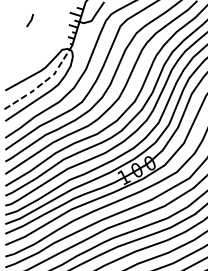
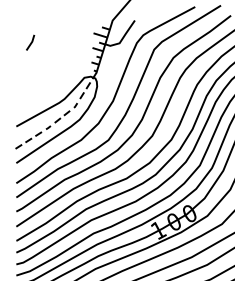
line: (30, 20) -> (30, 42), moved

